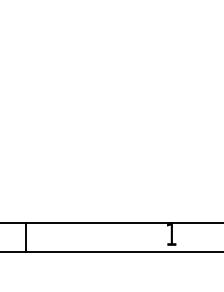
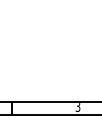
text: (170, 236) -> (77, 107), 1 -> 3

